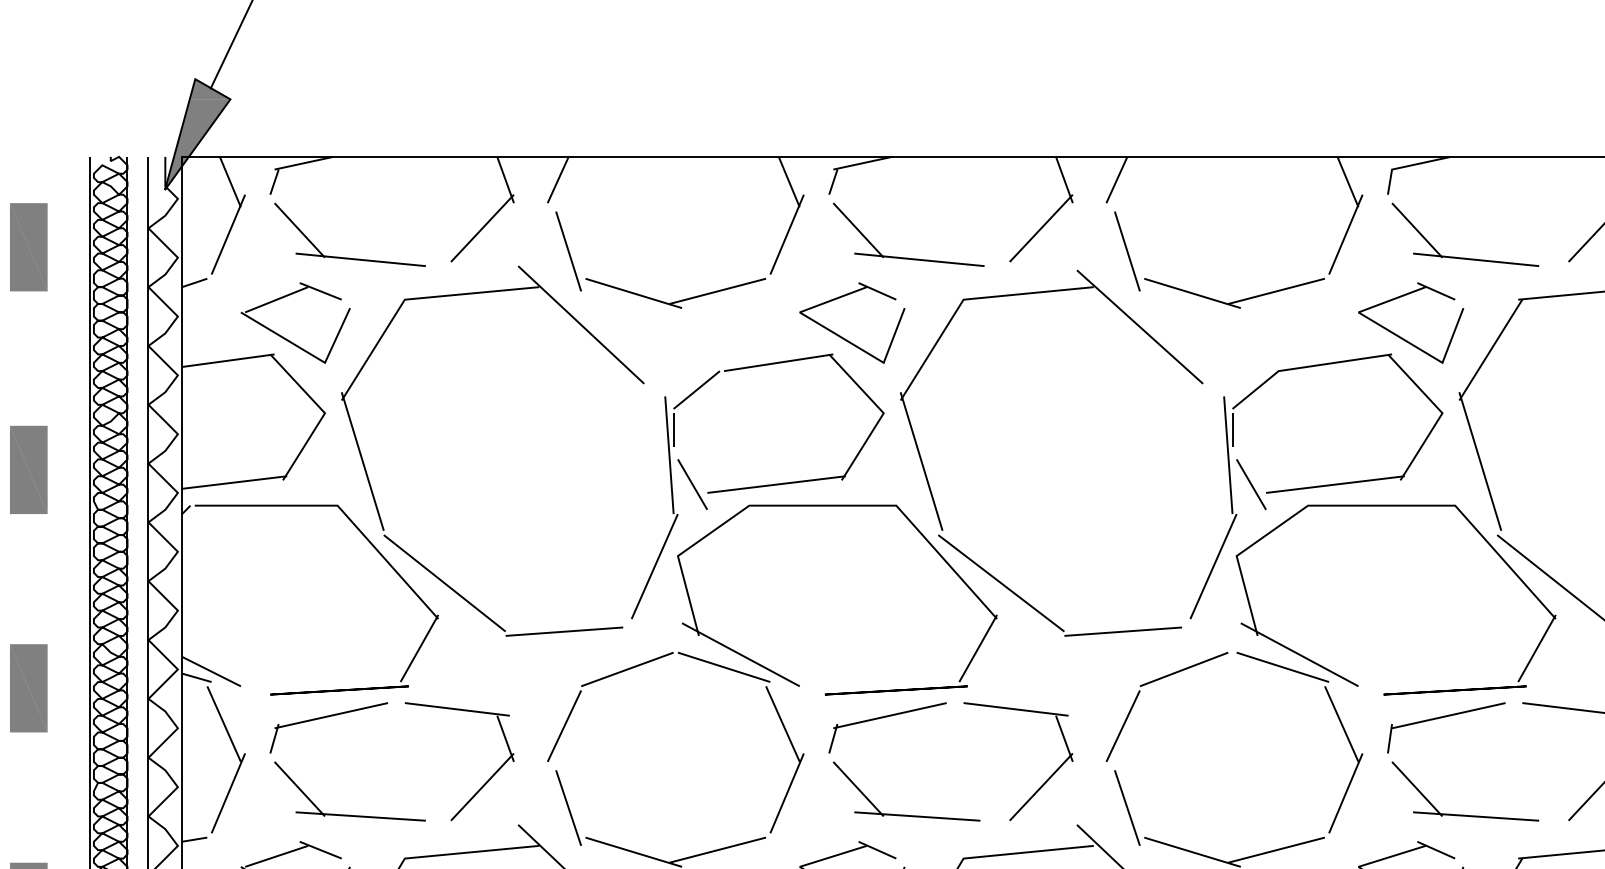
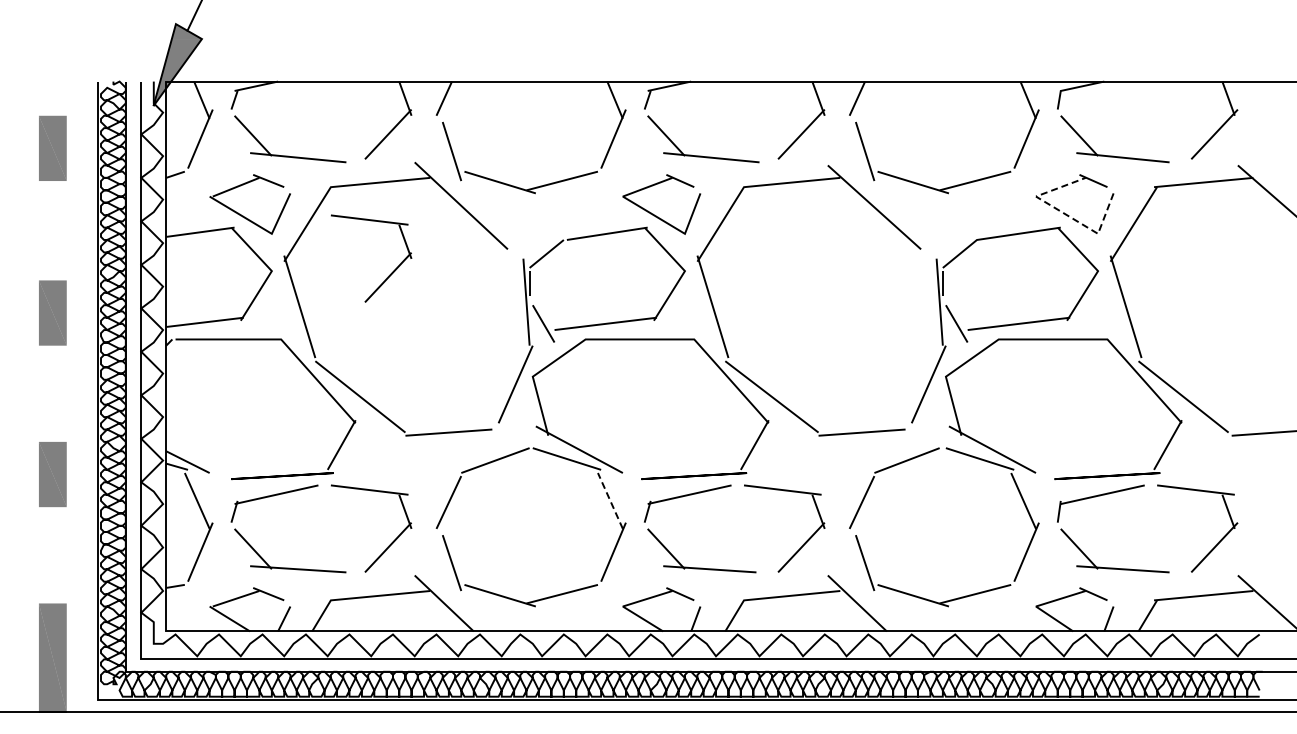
line: (1394, 333) -> (1062, 212), solid -> dashed
part: (482, 419) -> (388, 275), added
line: (783, 723) -> (610, 500), solid -> dashed

